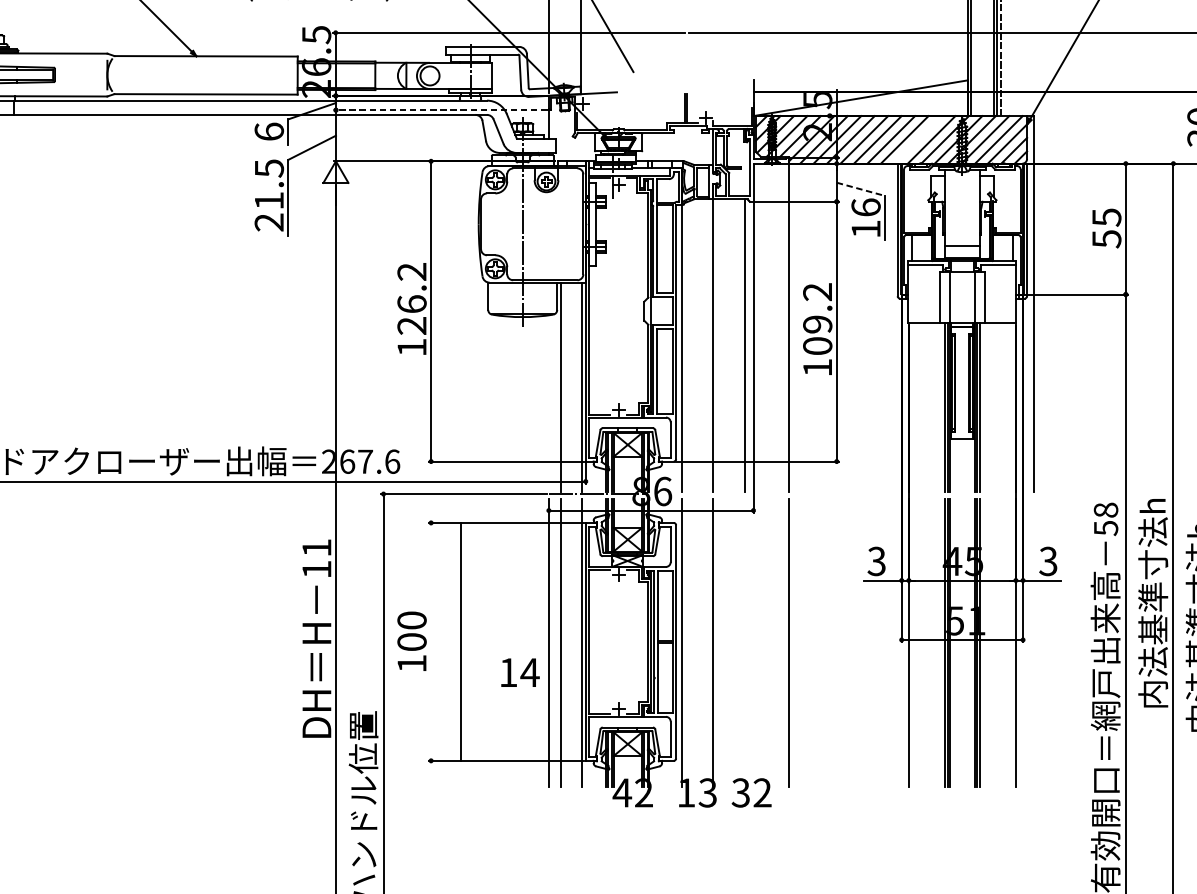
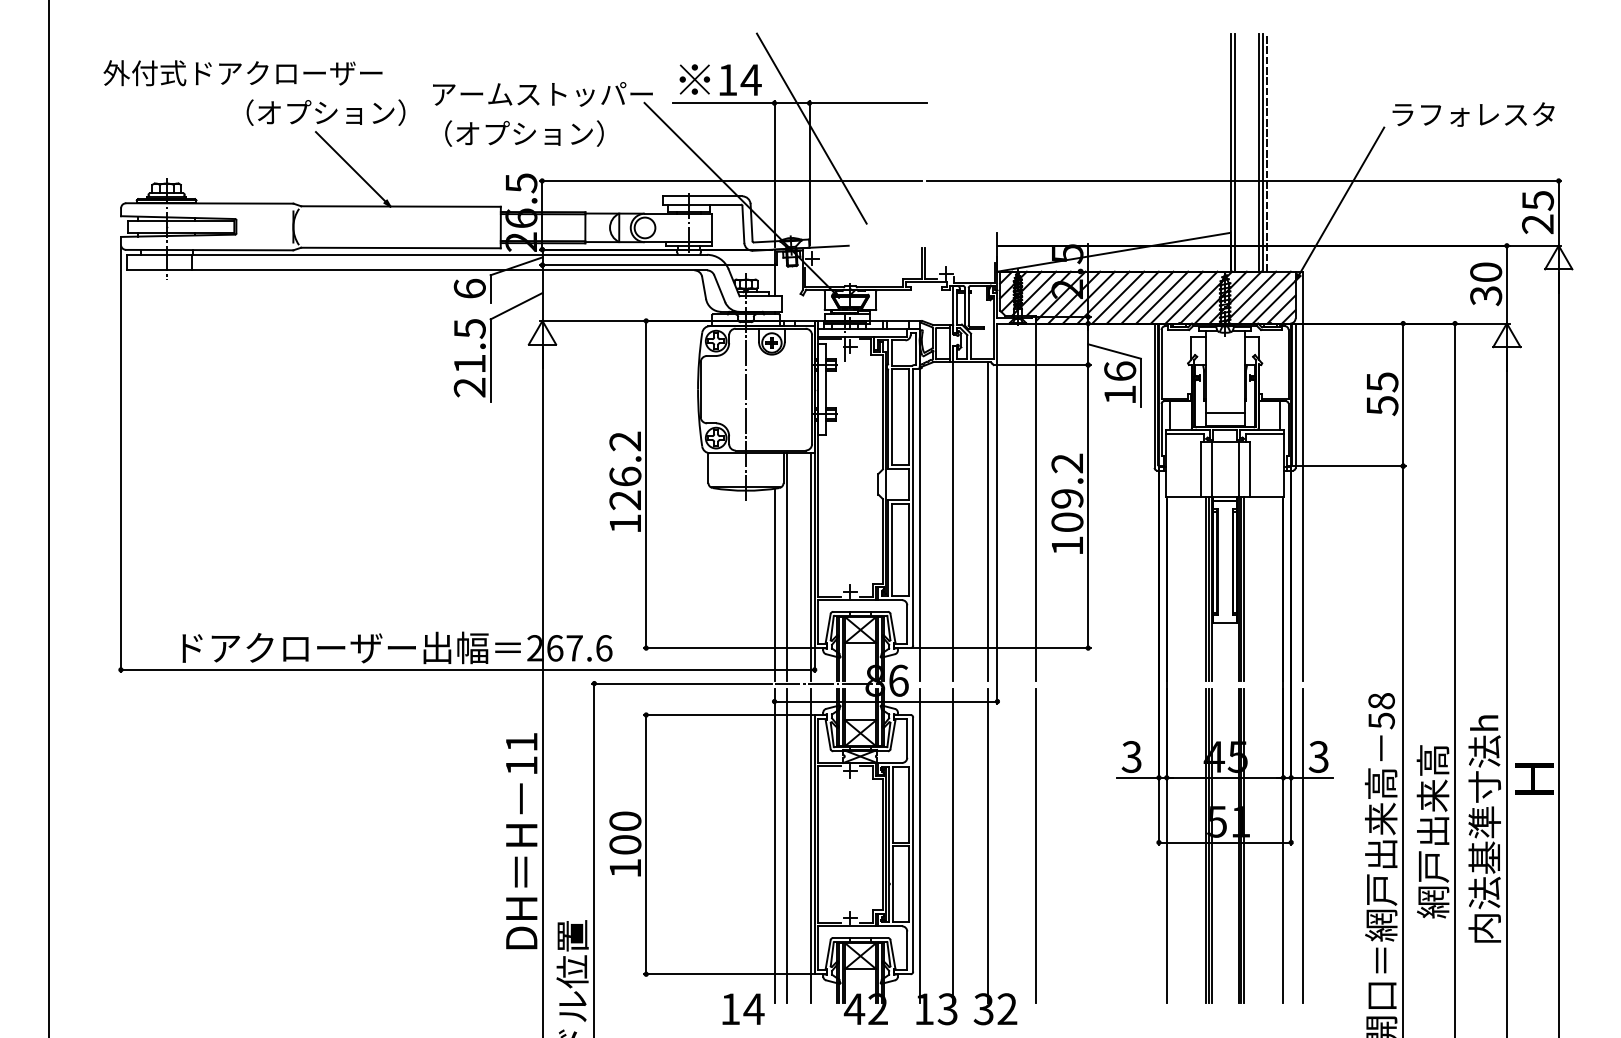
line: (440, 110) -> (656, 265), dashed -> solid
line: (917, 139) -> (1176, 297), added
line: (861, 189) -> (1115, 351), dashed -> solid
line: (548, 403) -> (774, 584), added
text: (1152, 604) -> (1432, 803), 内法基準寸法h -> 網戸出来高
line: (461, 641) -> (646, 844), moved
line: (745, 642) -> (988, 845), added
line: (1034, 642) -> (1303, 845), added
text: (520, 672) -> (743, 1008), moved

